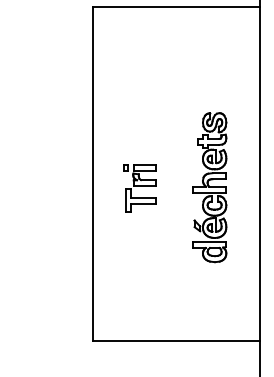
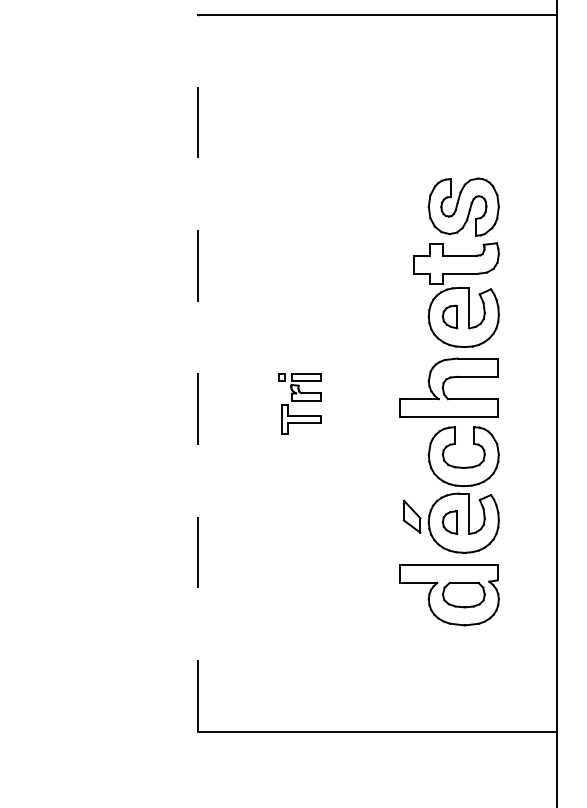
line: (92, 173) -> (198, 371), solid -> dashed
part: (209, 187) -> (448, 401), size x1.4
part: (139, 188) -> (298, 404), size x0.6

